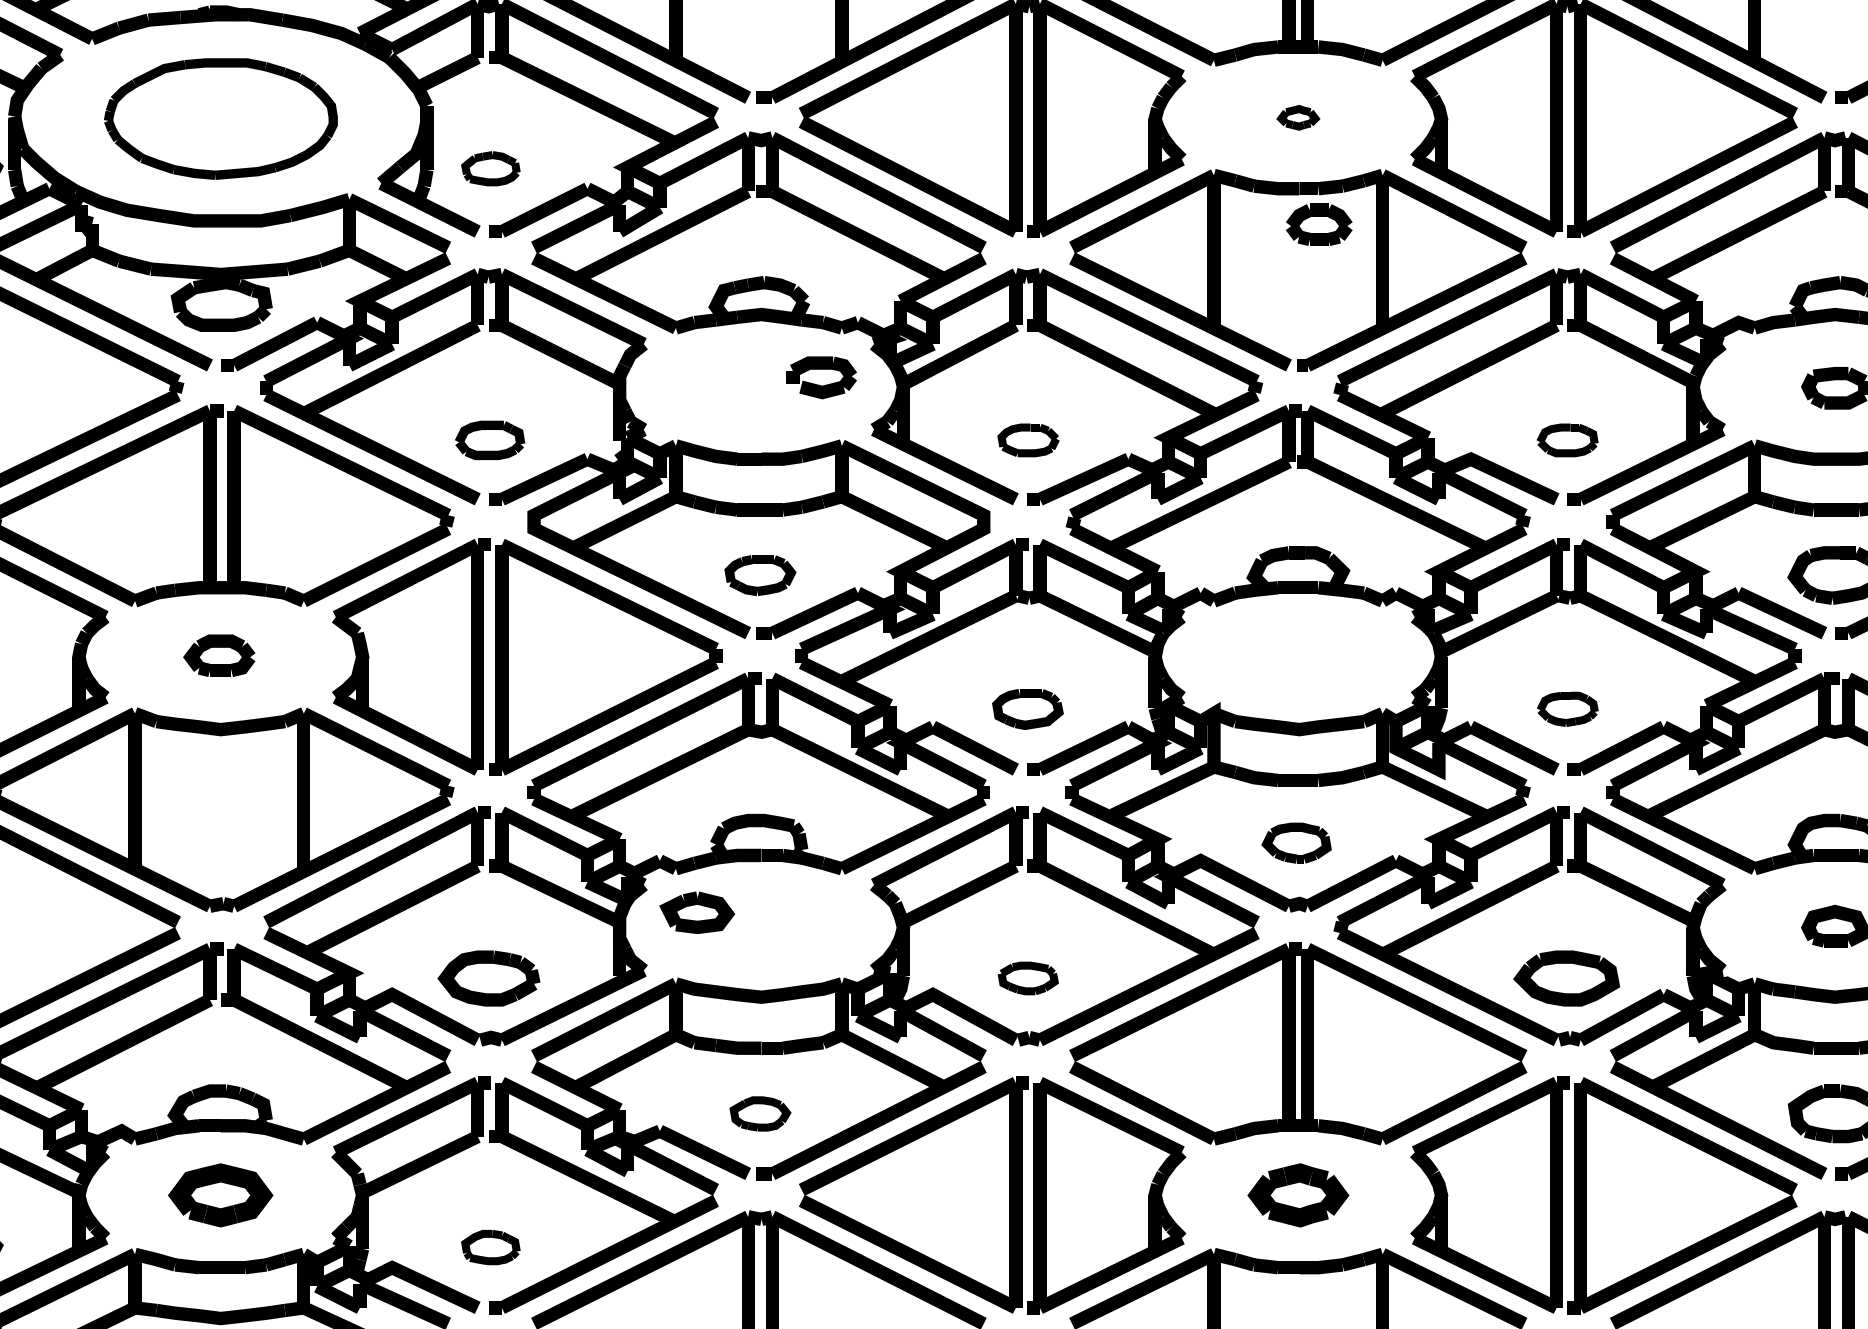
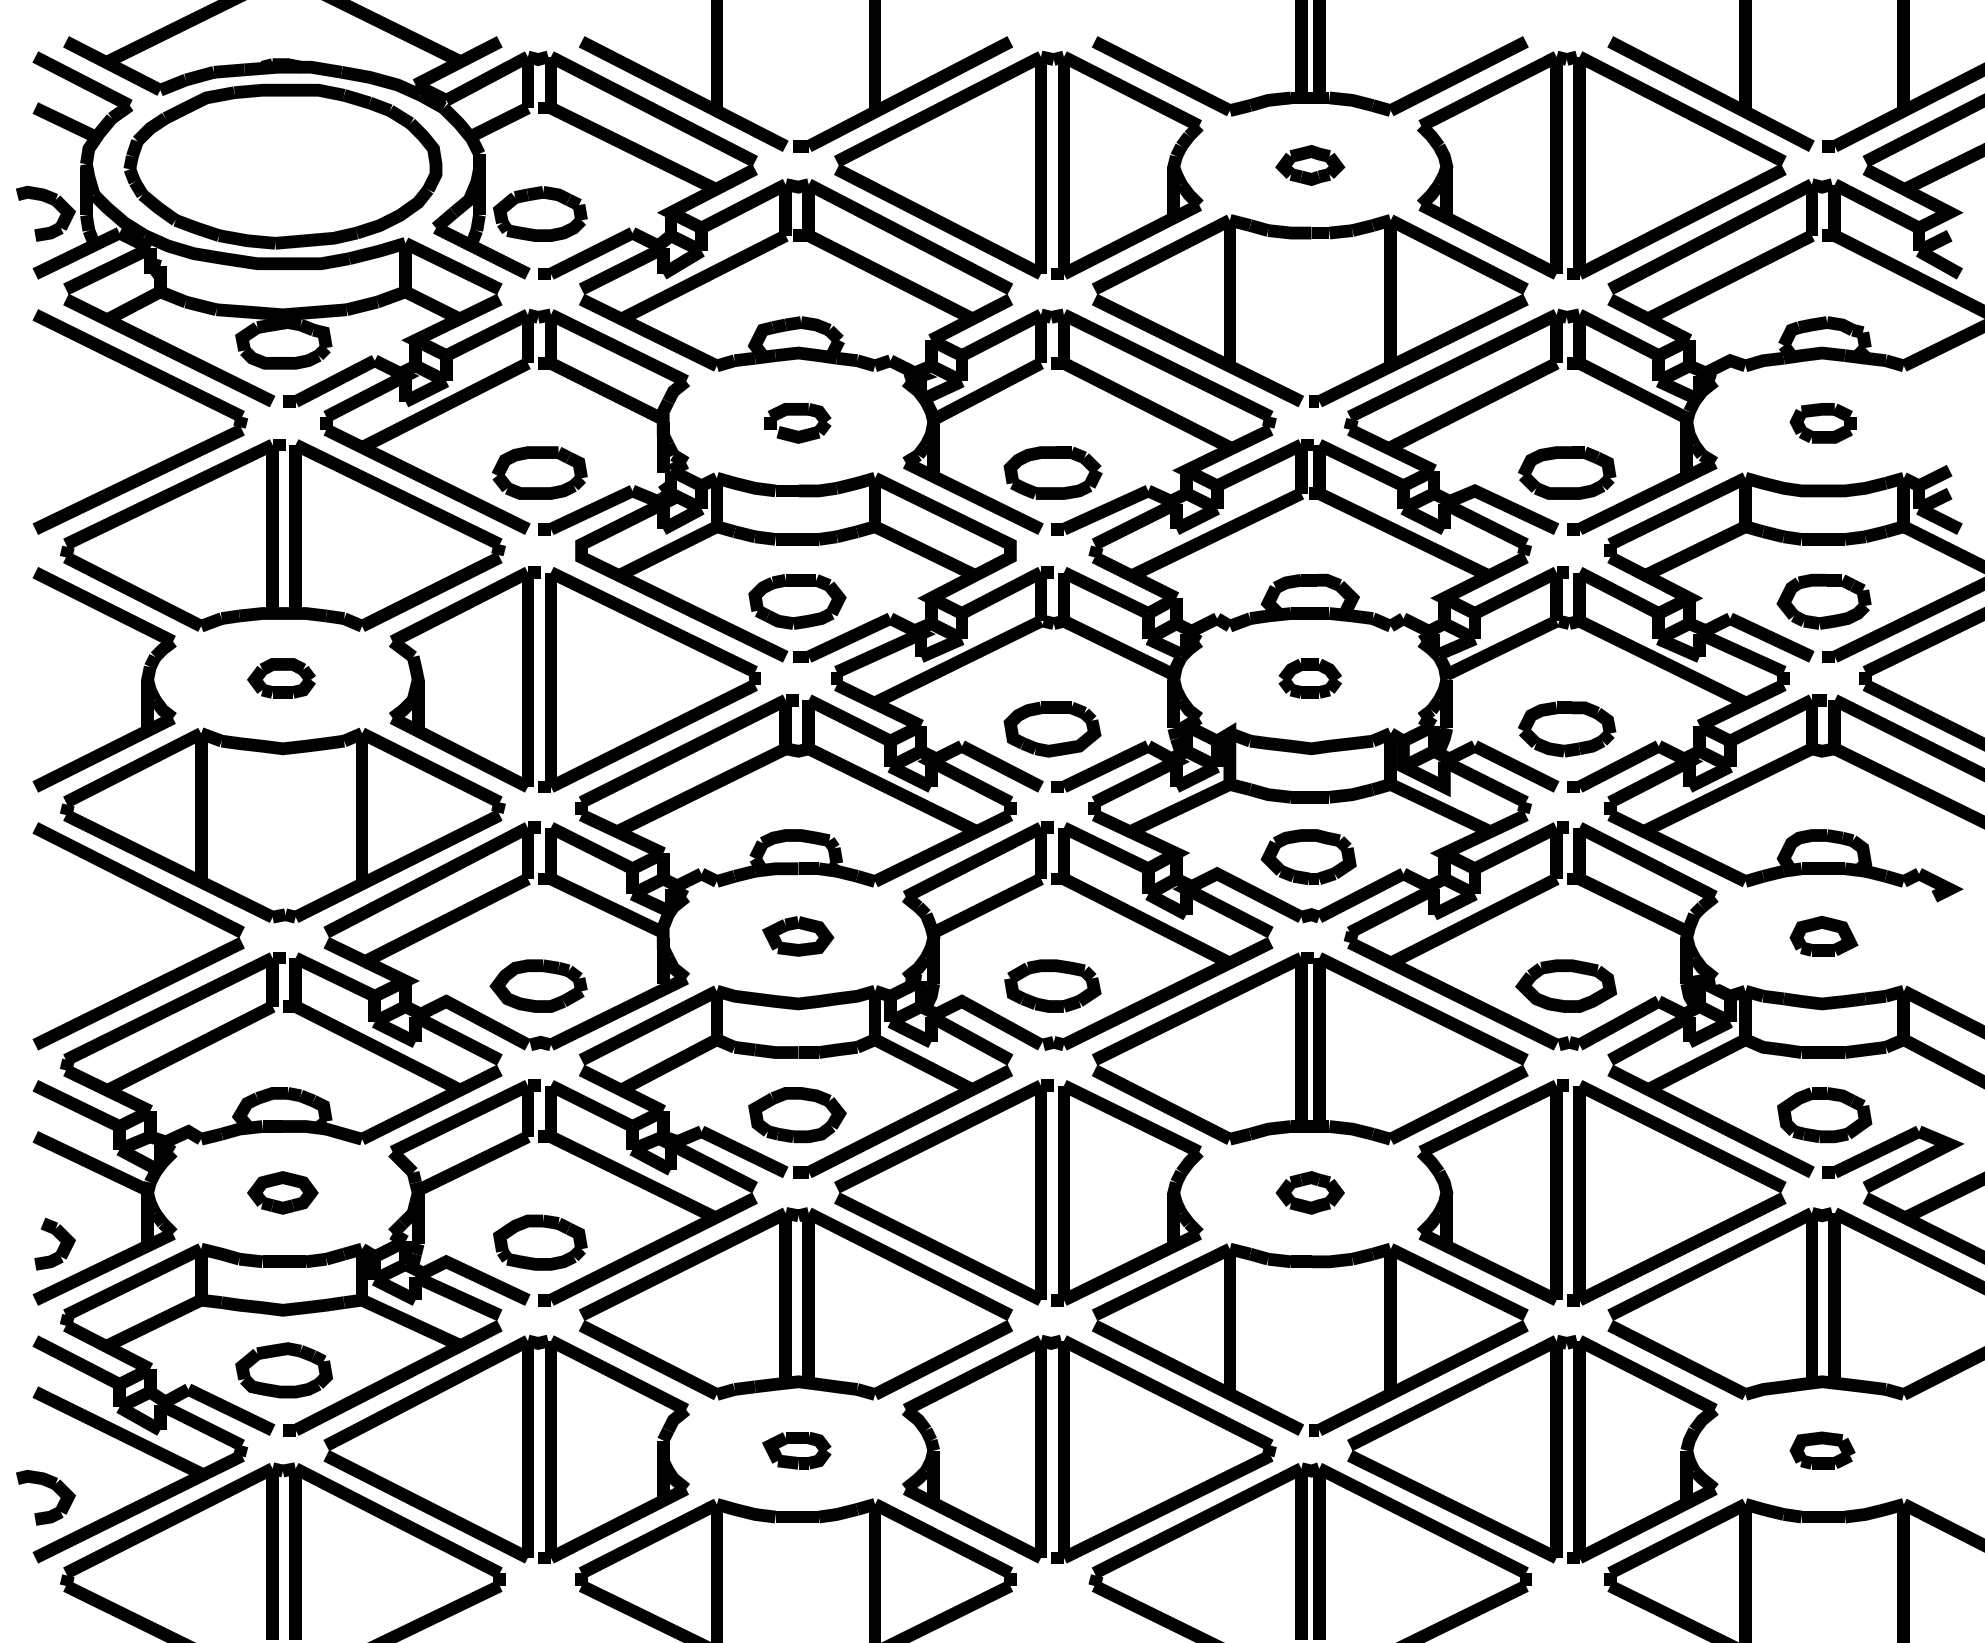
part: (1298, 117) -> (1310, 165), size x1.67
part: (220, 118) -> (282, 166), size x1.43
part: (490, 168) -> (540, 213), size x1.67
part: (1318, 224) -> (1309, 678), moved
part: (818, 384) -> (794, 429), moved
part: (489, 439) -> (539, 472), size x1.43
part: (1027, 439) -> (1052, 472), size x1.67
part: (1567, 439) -> (1566, 472), size x1.67
part: (760, 575) -> (797, 601), size x1.43
part: (1027, 709) -> (1052, 729), size x1.43
part: (1568, 709) -> (1567, 729), size x1.67
part: (1296, 842) -> (1308, 856), size x1.43
part: (697, 912) -> (798, 936), moved
part: (1027, 977) -> (1052, 985), size x1.67
part: (760, 1114) -> (797, 1115), size x1.67
part: (220, 1194) -> (282, 1192), size x0.71
part: (1297, 1194) -> (1309, 1192), size x0.71
part: (490, 1247) -> (540, 1242), size x1.67

